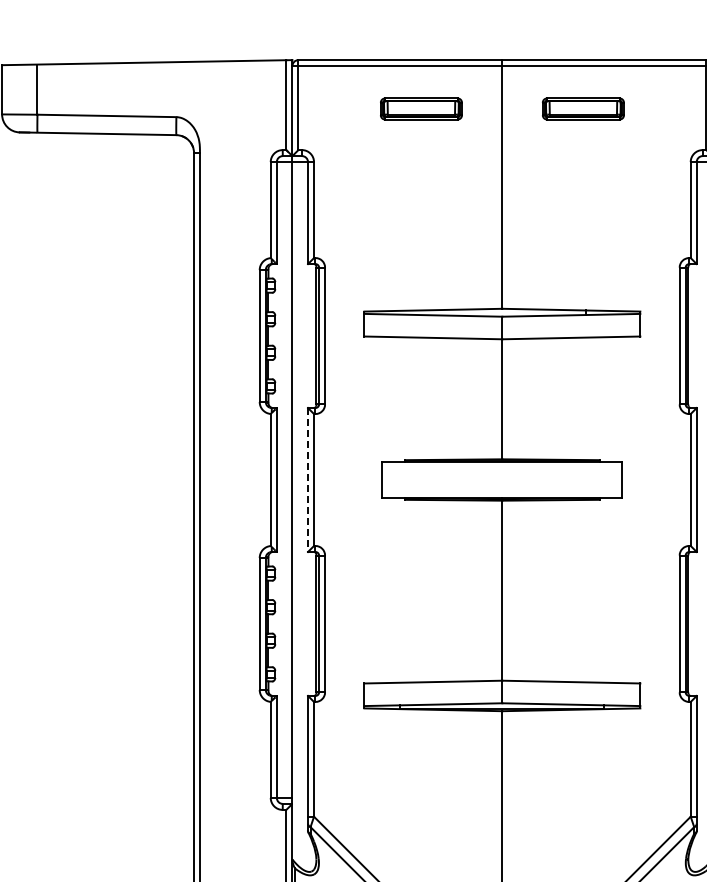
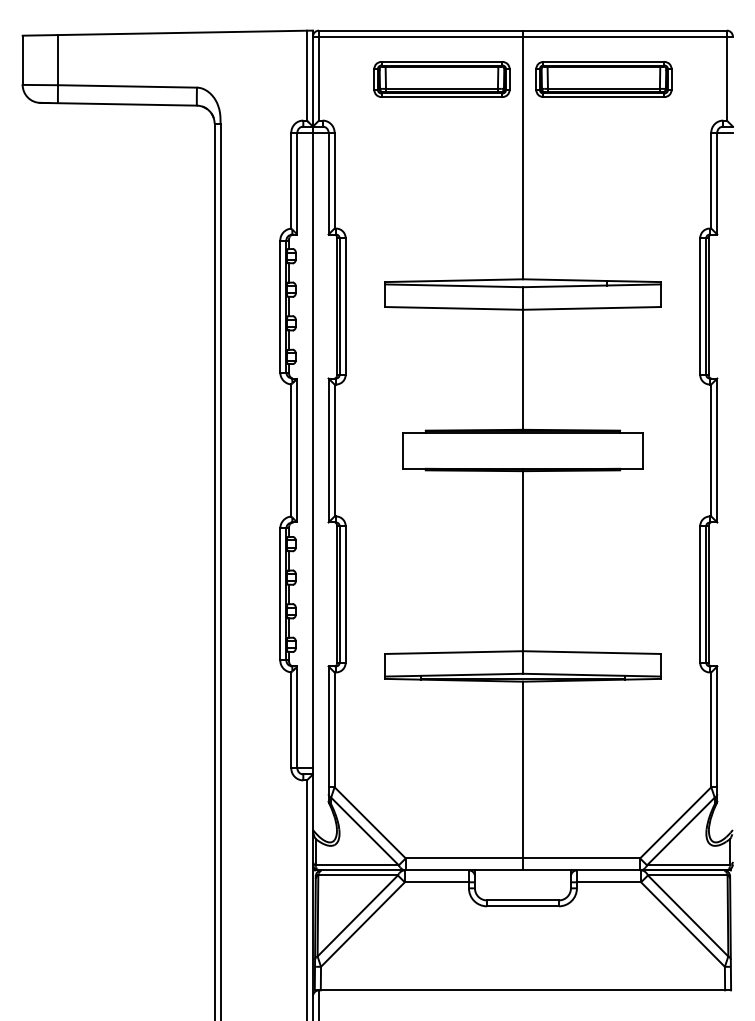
part: (420, 109) -> (441, 79), size x1.67
part: (582, 109) -> (603, 79), size x1.67
line: (307, 480) -> (328, 450), dashed -> solid

